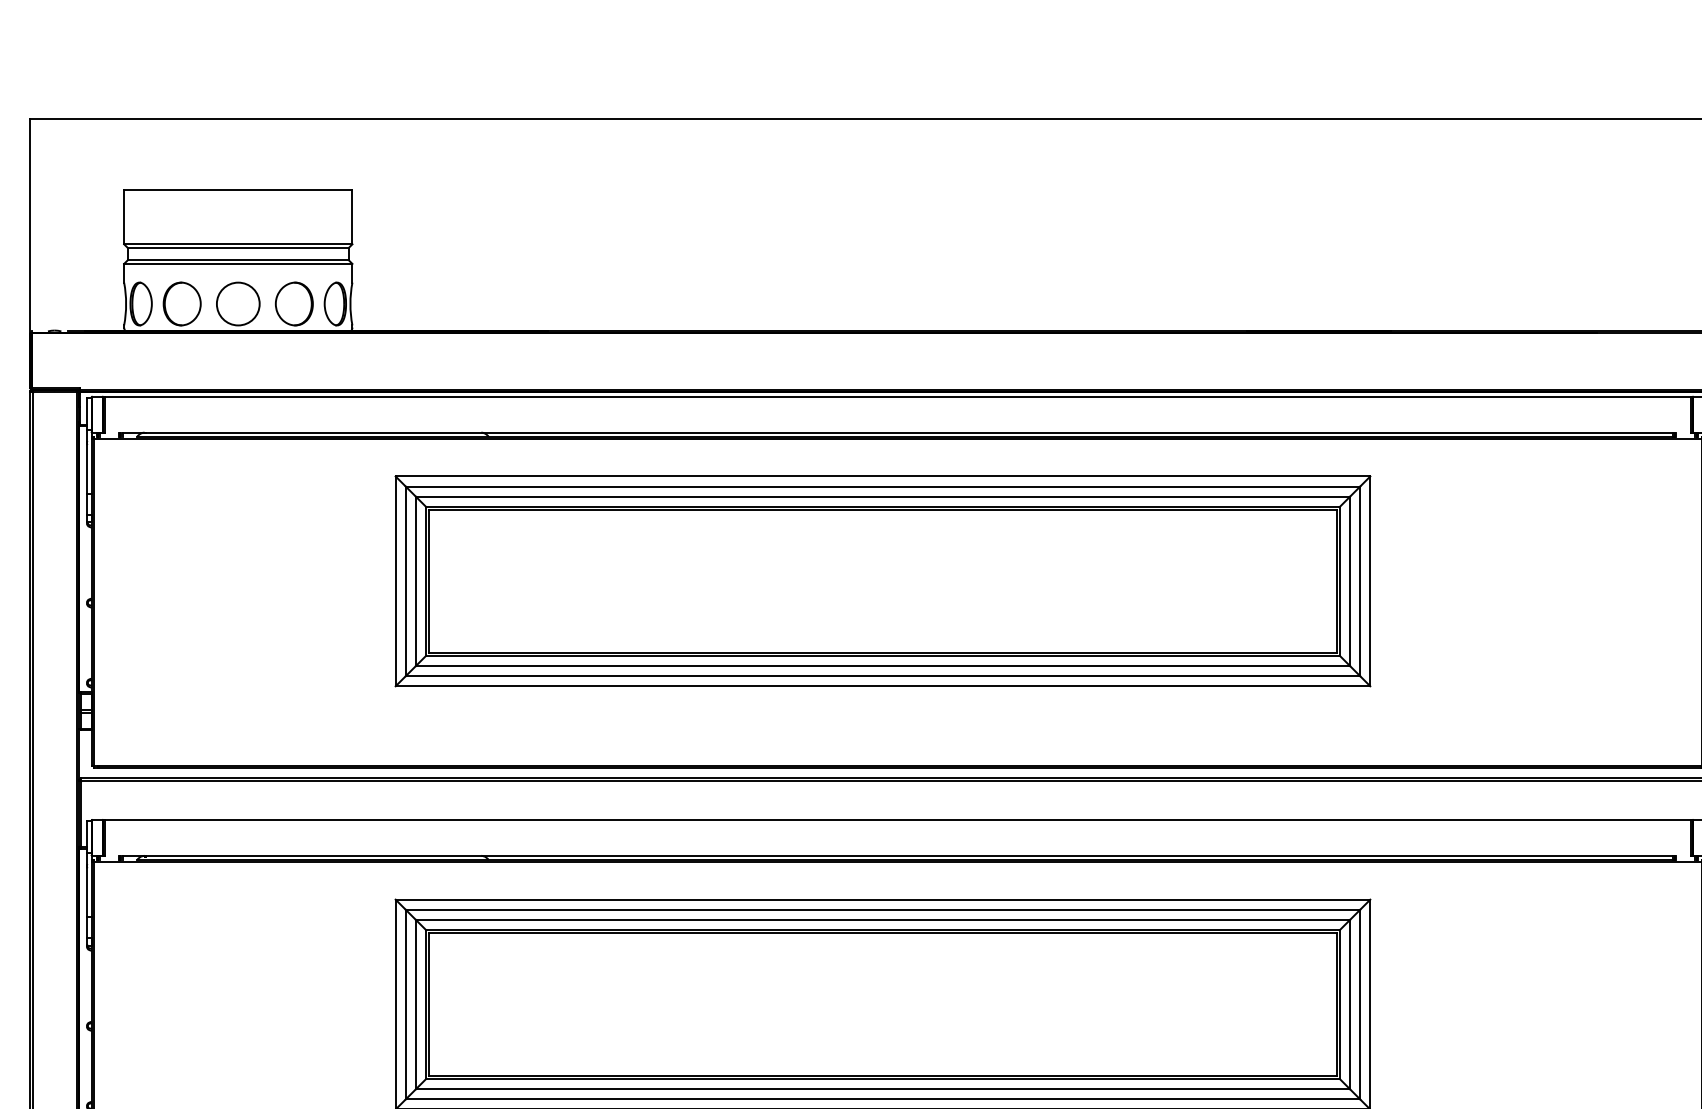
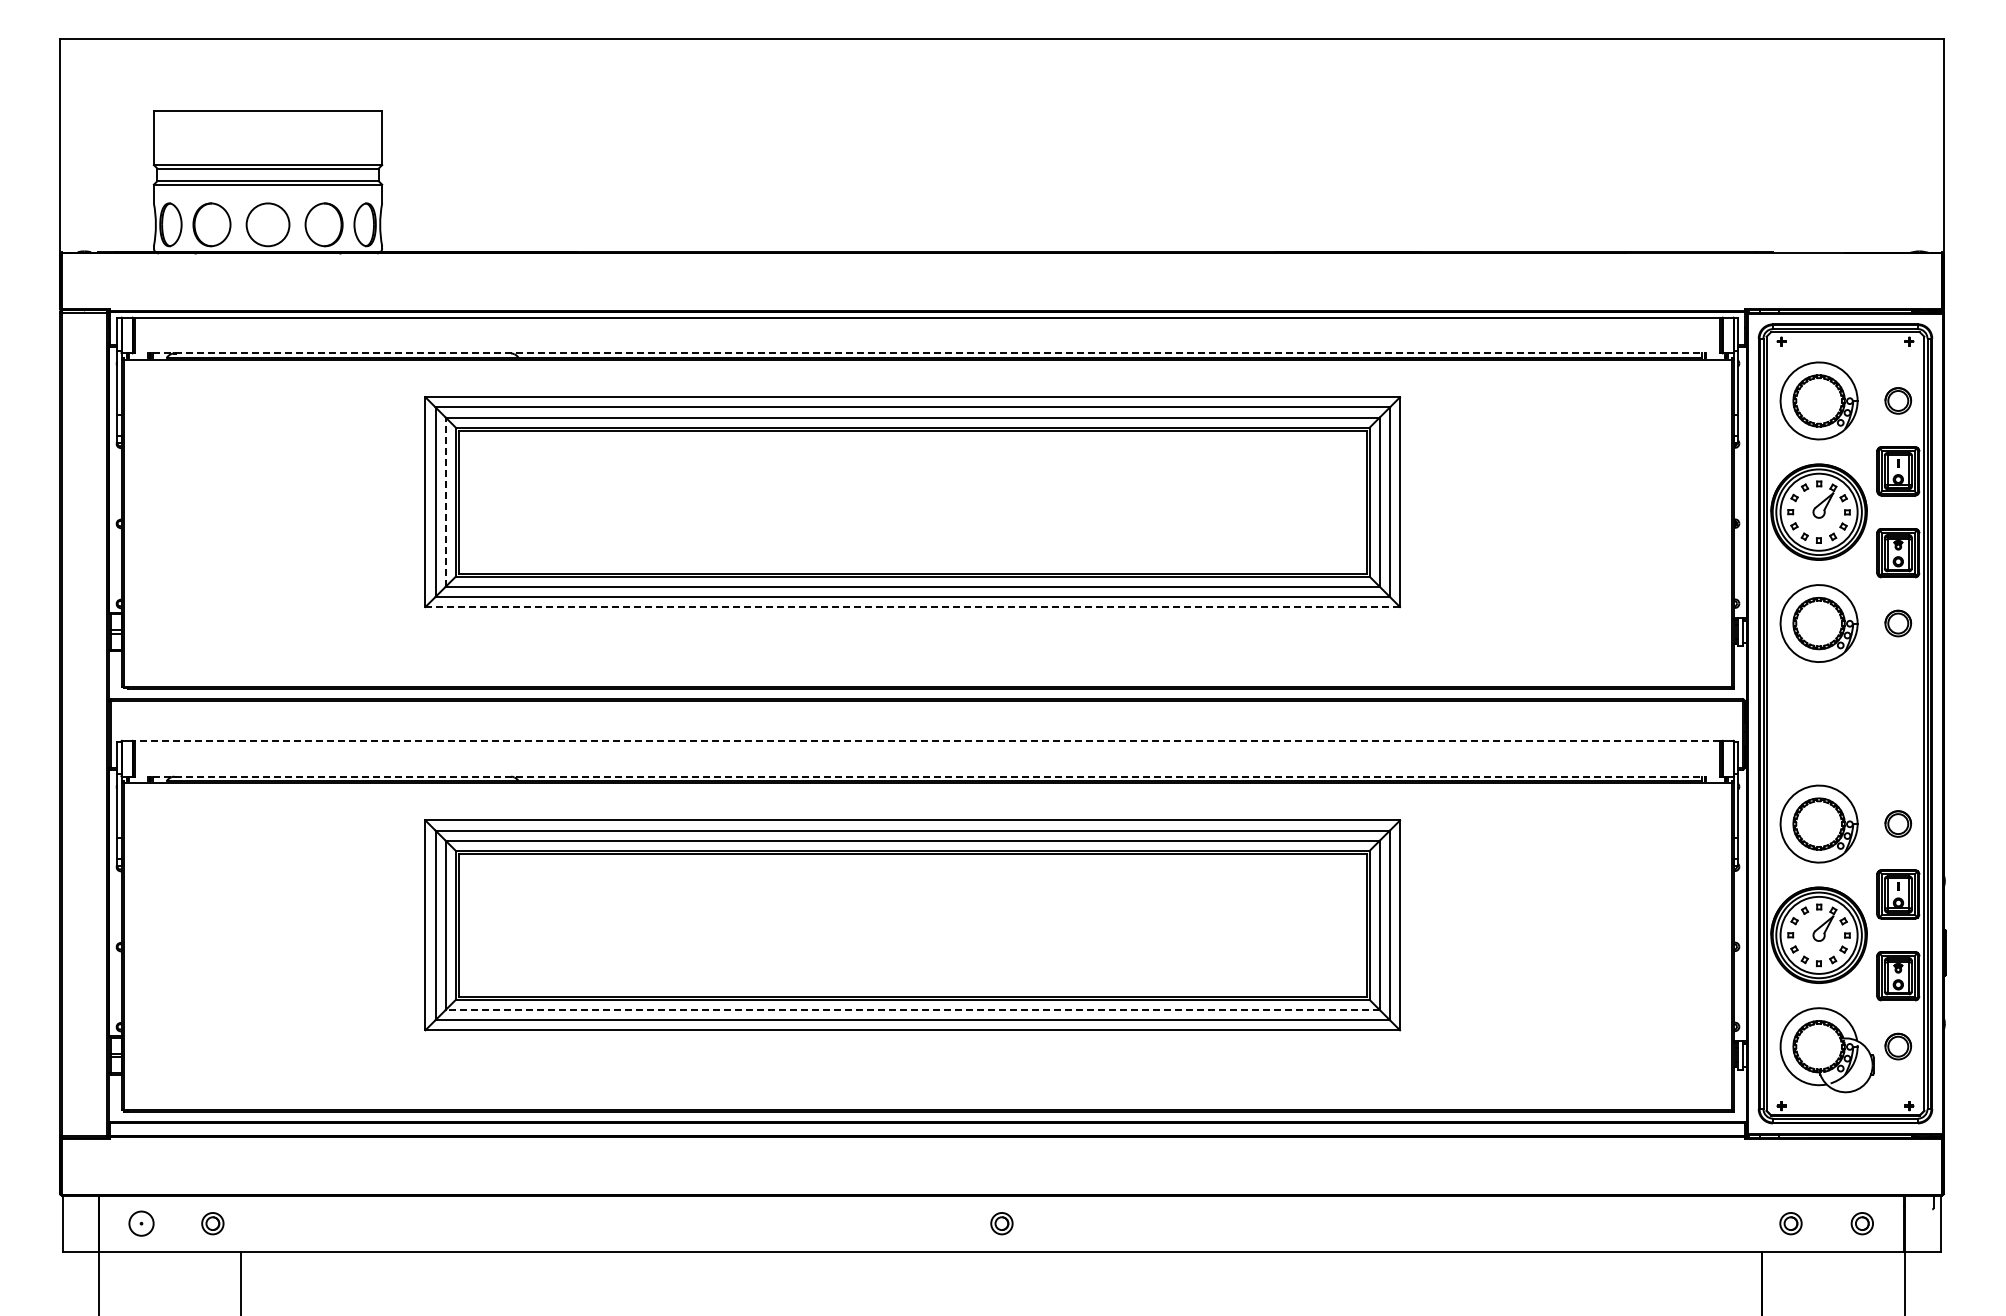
line: (897, 432) -> (927, 353), solid -> dashed
line: (415, 581) -> (445, 502), solid -> dashed
line: (882, 686) -> (912, 607), solid -> dashed
line: (897, 819) -> (927, 740), solid -> dashed
line: (897, 855) -> (927, 776), solid -> dashed
line: (882, 1089) -> (912, 1010), solid -> dashed

